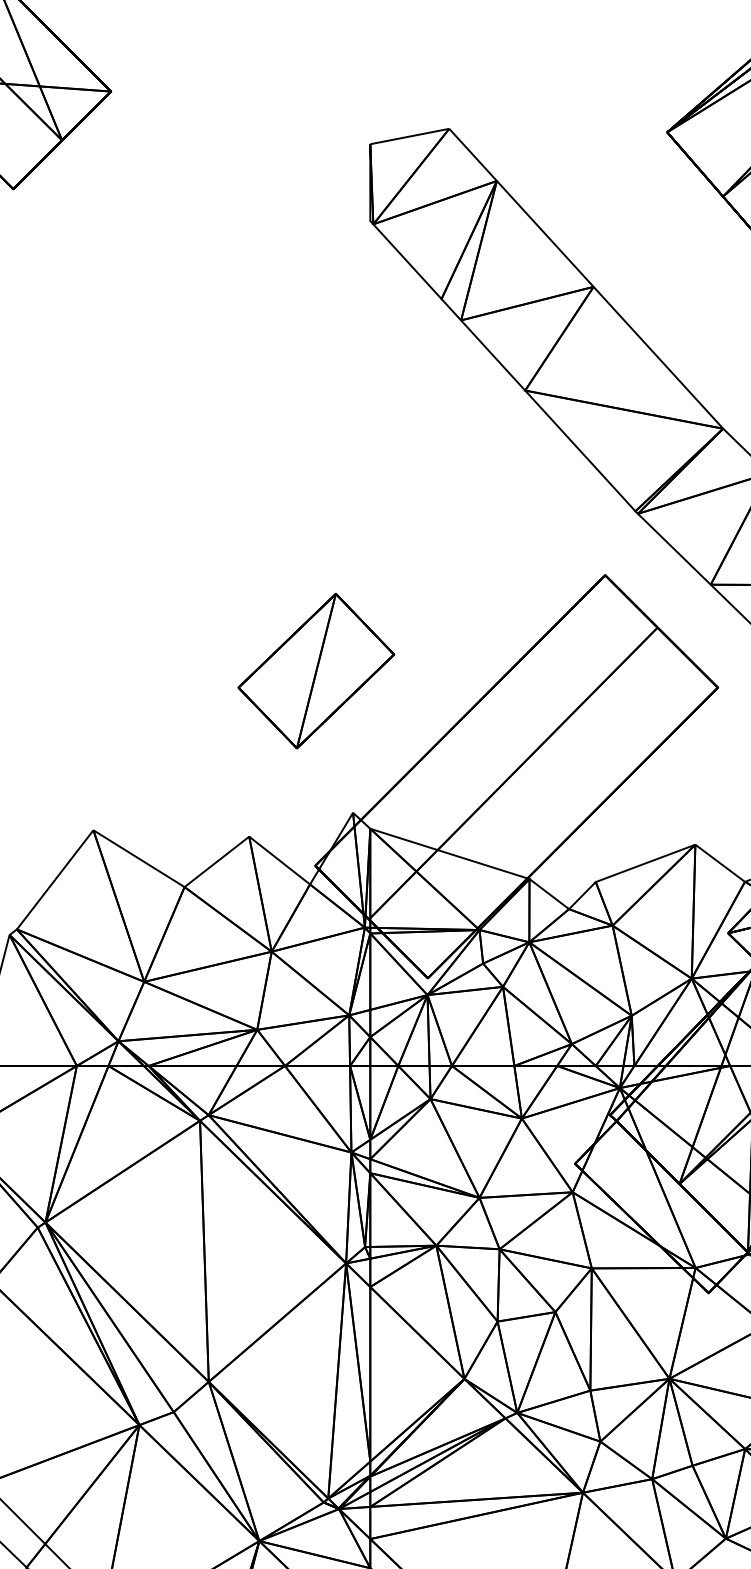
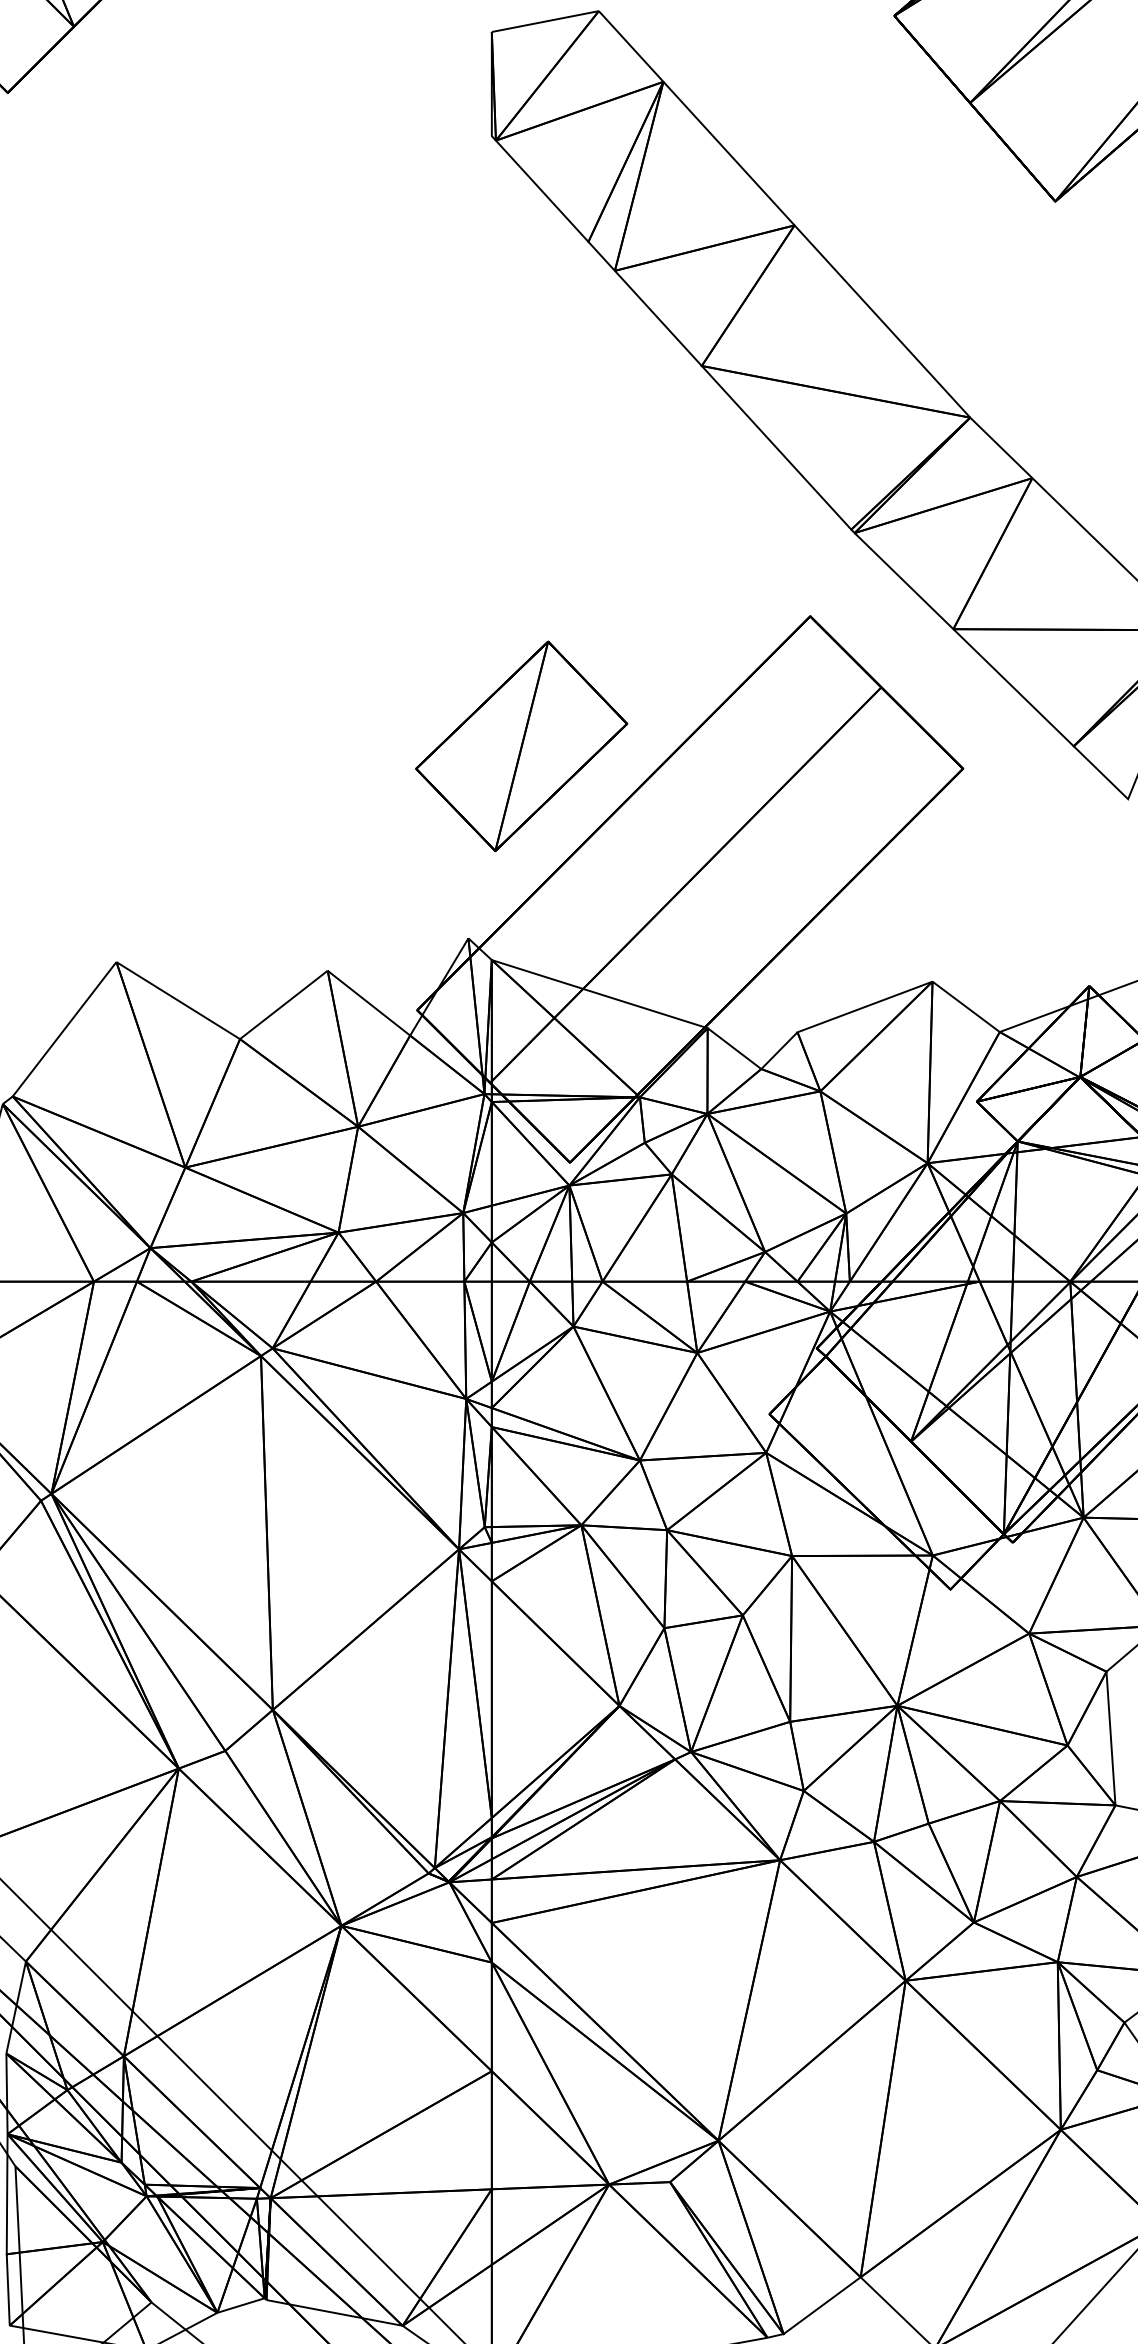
part: (316, 671) -> (521, 746), moved

